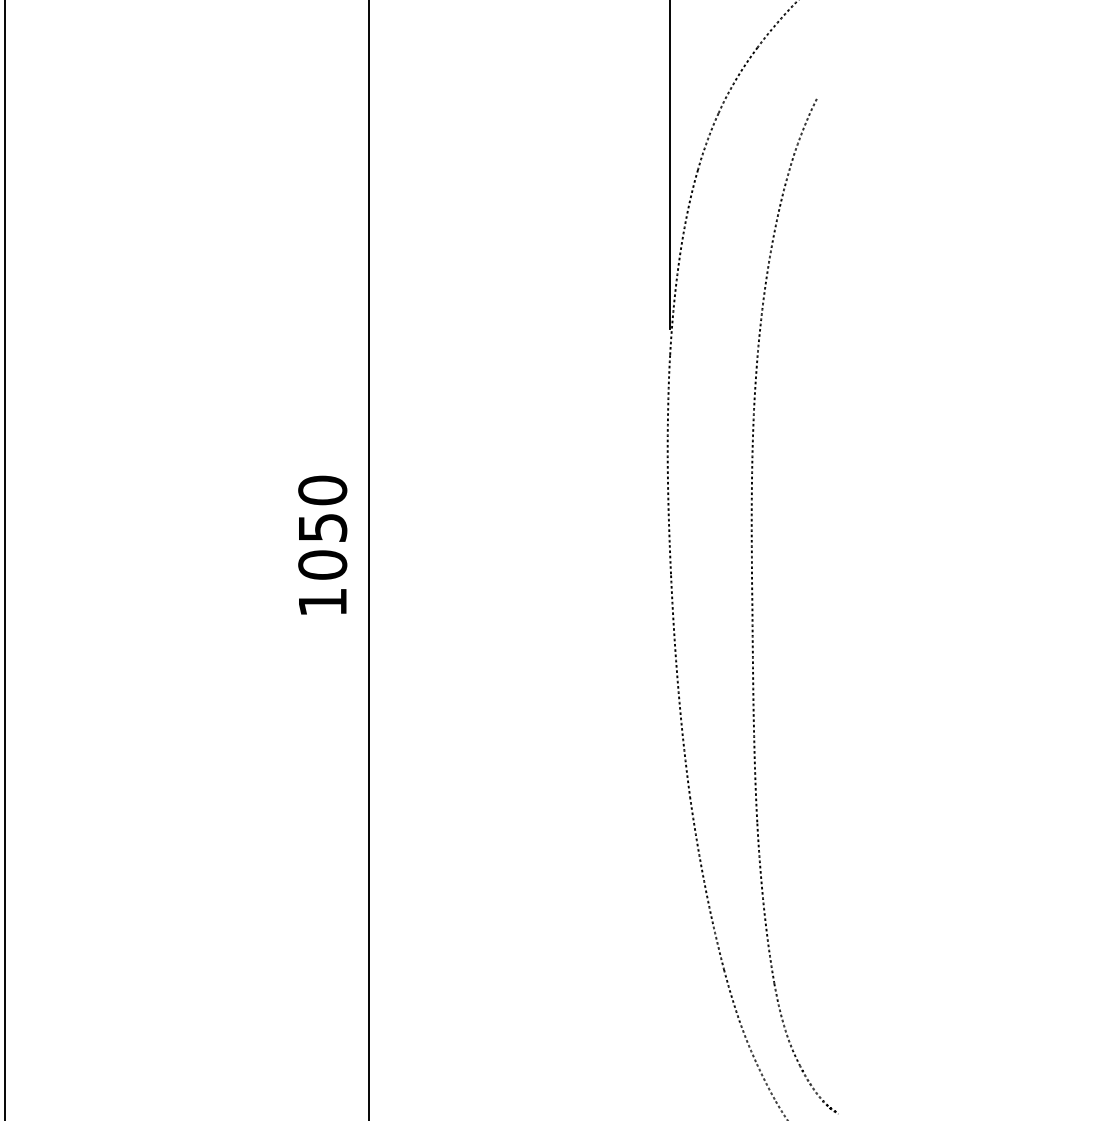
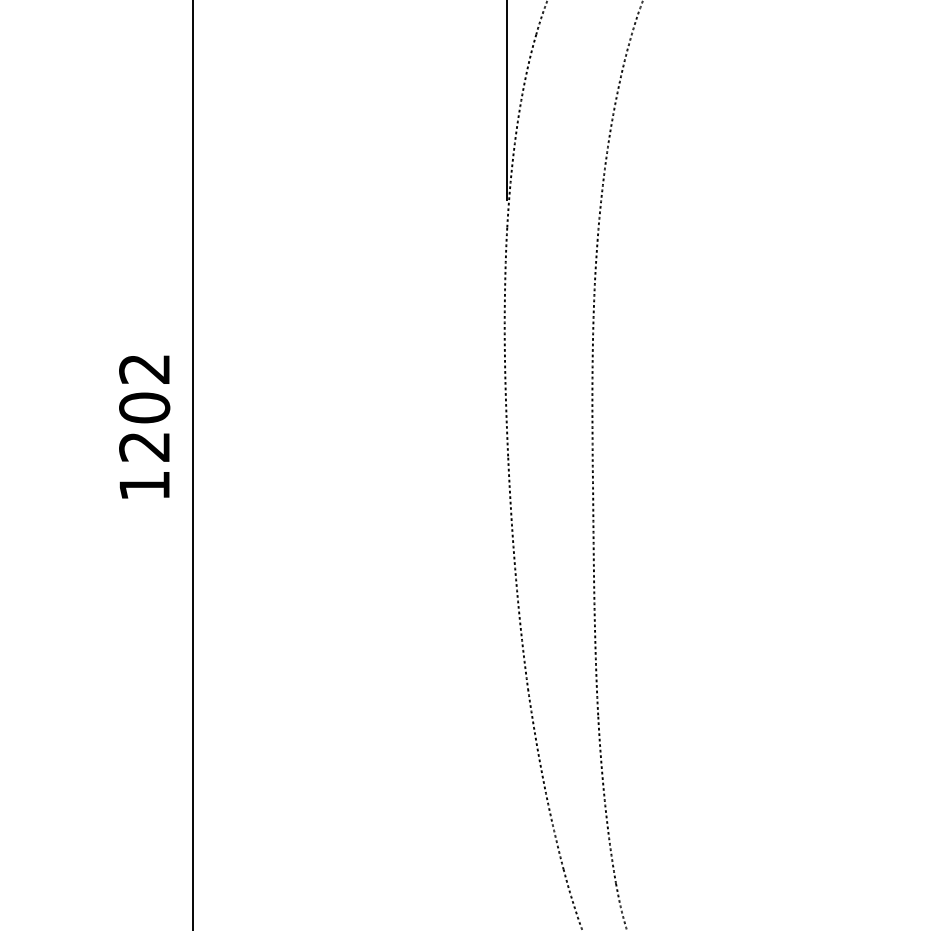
text: (322, 527) -> (144, 407), 1050 -> 1202

